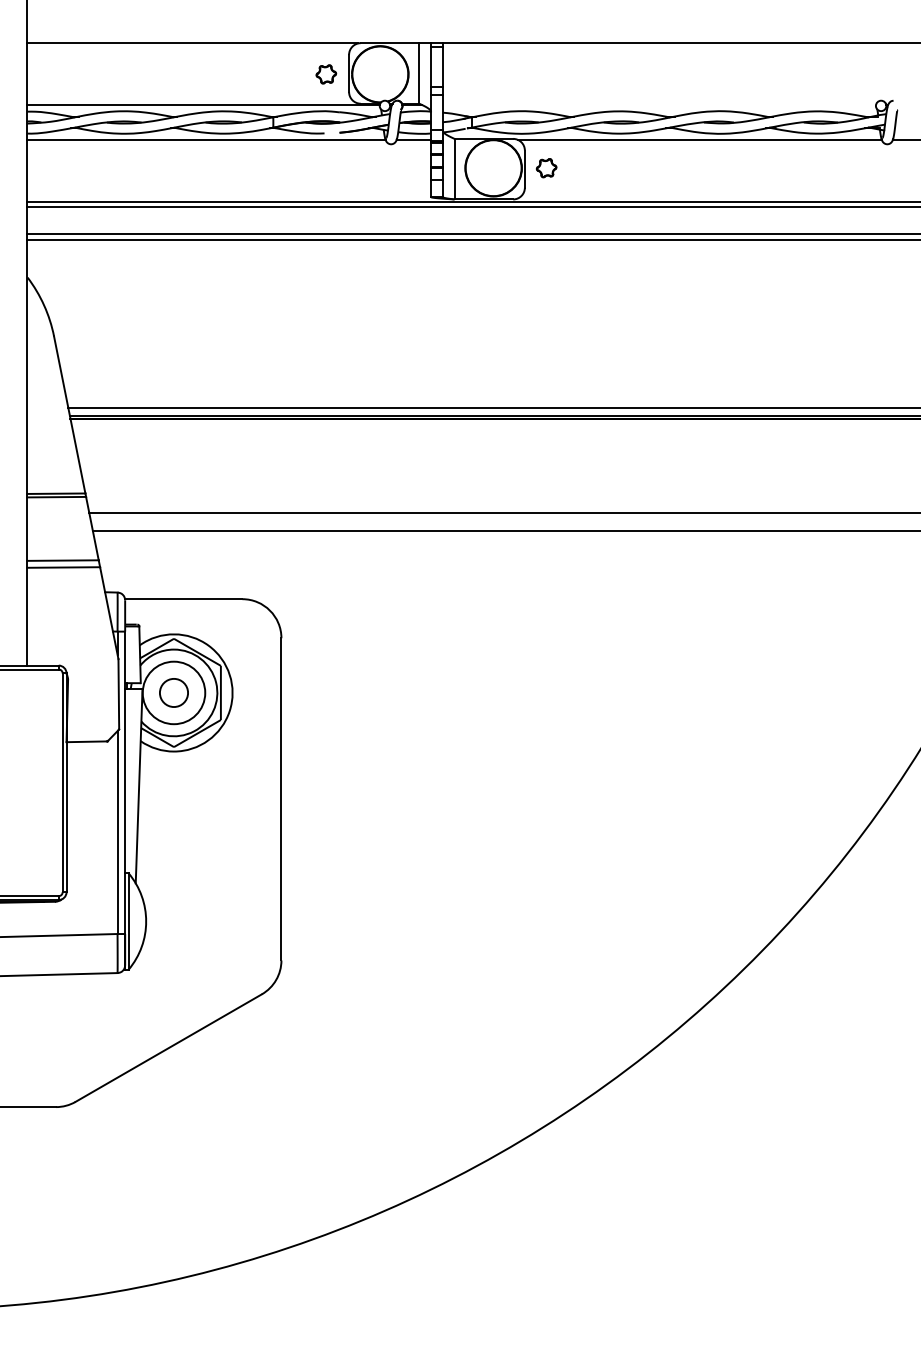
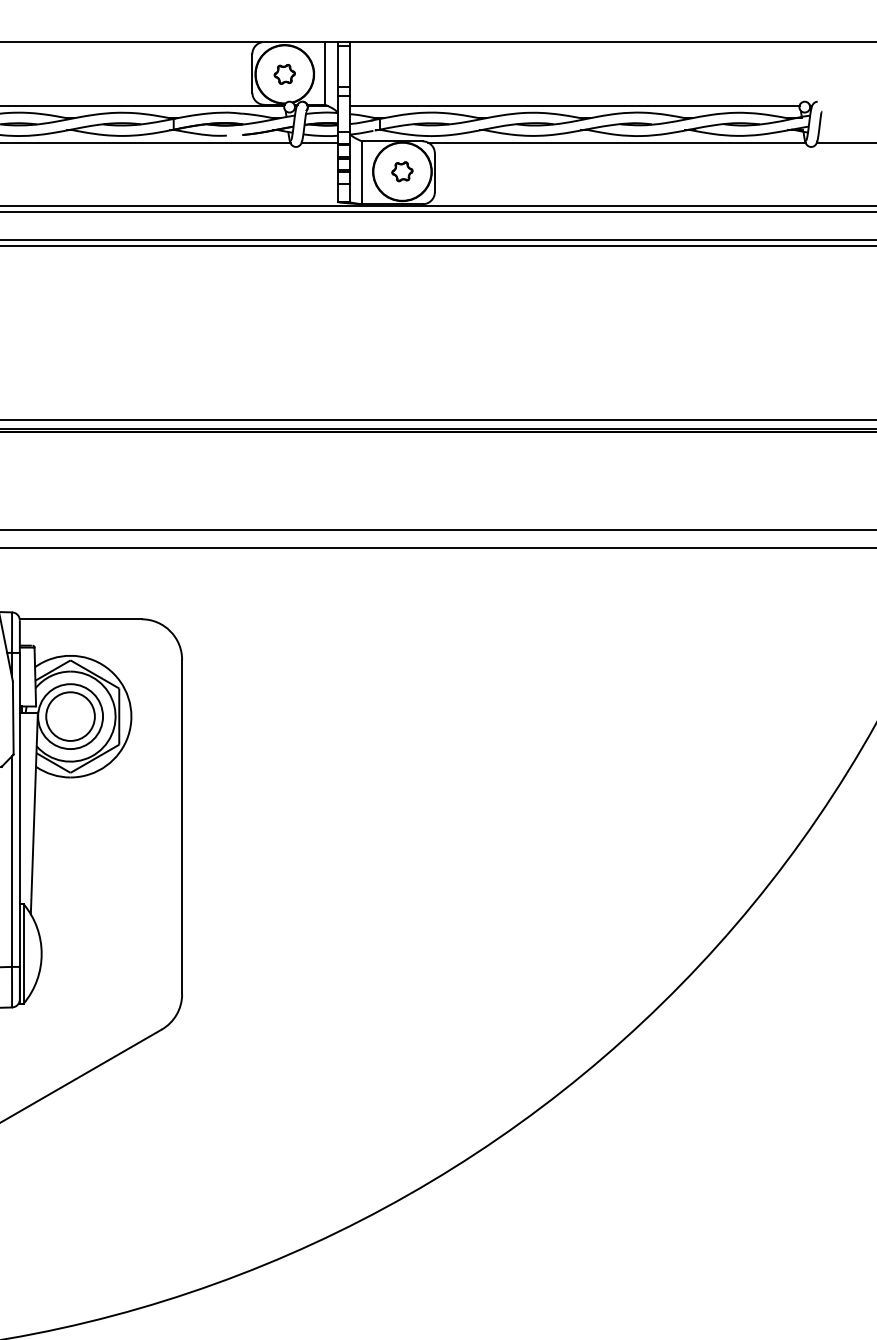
part: (326, 74) -> (284, 74), moved
line: (659, 104) -> (574, 105), added
part: (546, 168) -> (402, 172), moved
circle: (173, 692) -> (70, 716), size x1.67

